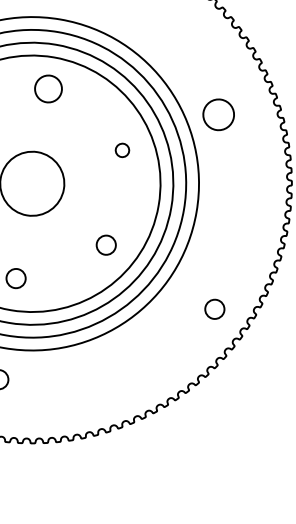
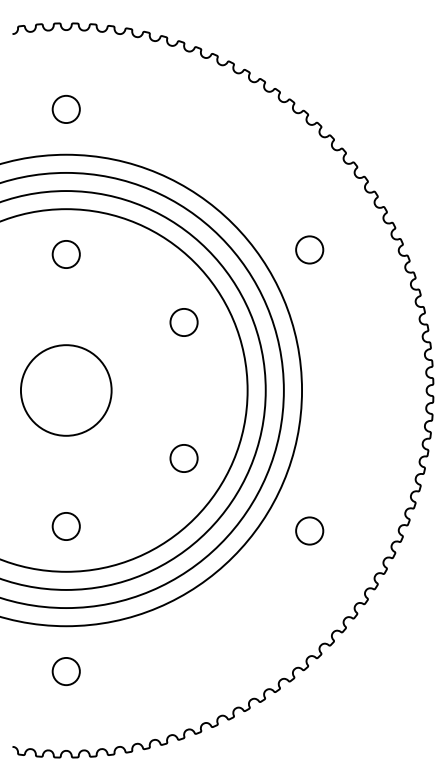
circle: (47, 88) -> (65, 254), size x0.71
circle: (218, 114) -> (309, 249), size x0.62
circle: (122, 150) -> (183, 322), size x1.43
circle: (214, 308) -> (309, 530), moved

